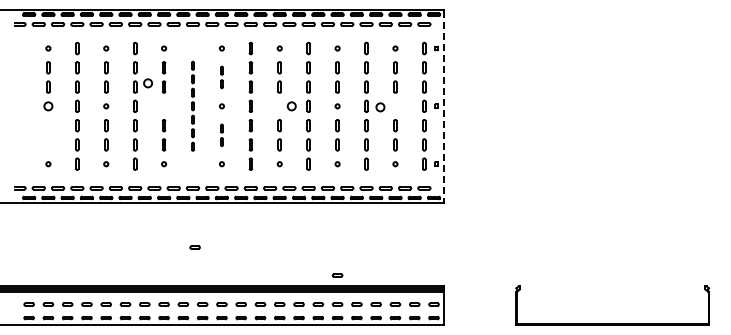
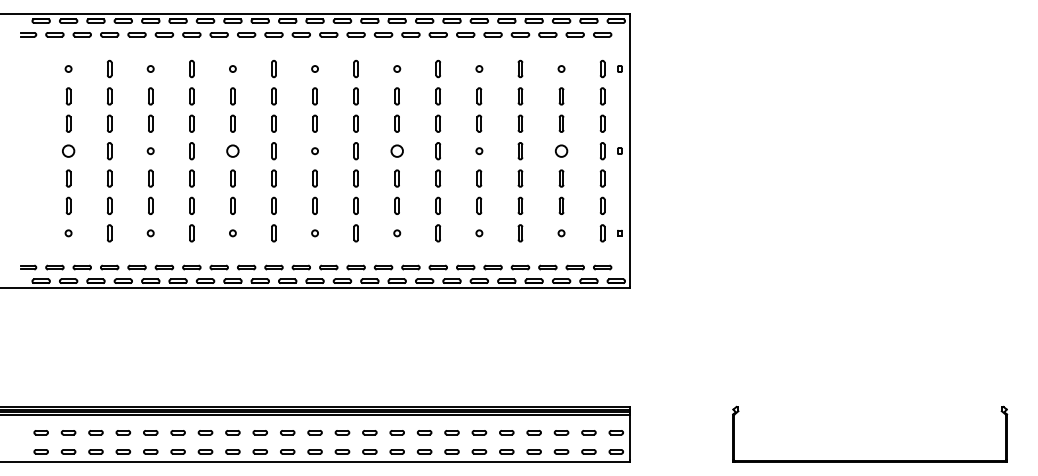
part: (221, 77) -> (314, 110), size x1.43
circle: (147, 83) -> (232, 151), moved
part: (192, 105) -> (273, 149), size x1.43
circle: (291, 106) -> (396, 151), moved
line: (443, 106) -> (629, 151), dashed -> solid
circle: (380, 107) -> (561, 151), moved
line: (48, 132) -> (68, 188), added
part: (221, 135) -> (314, 192), size x1.43
part: (194, 247) -> (276, 351), removed
part: (337, 275) -> (479, 391), removed

